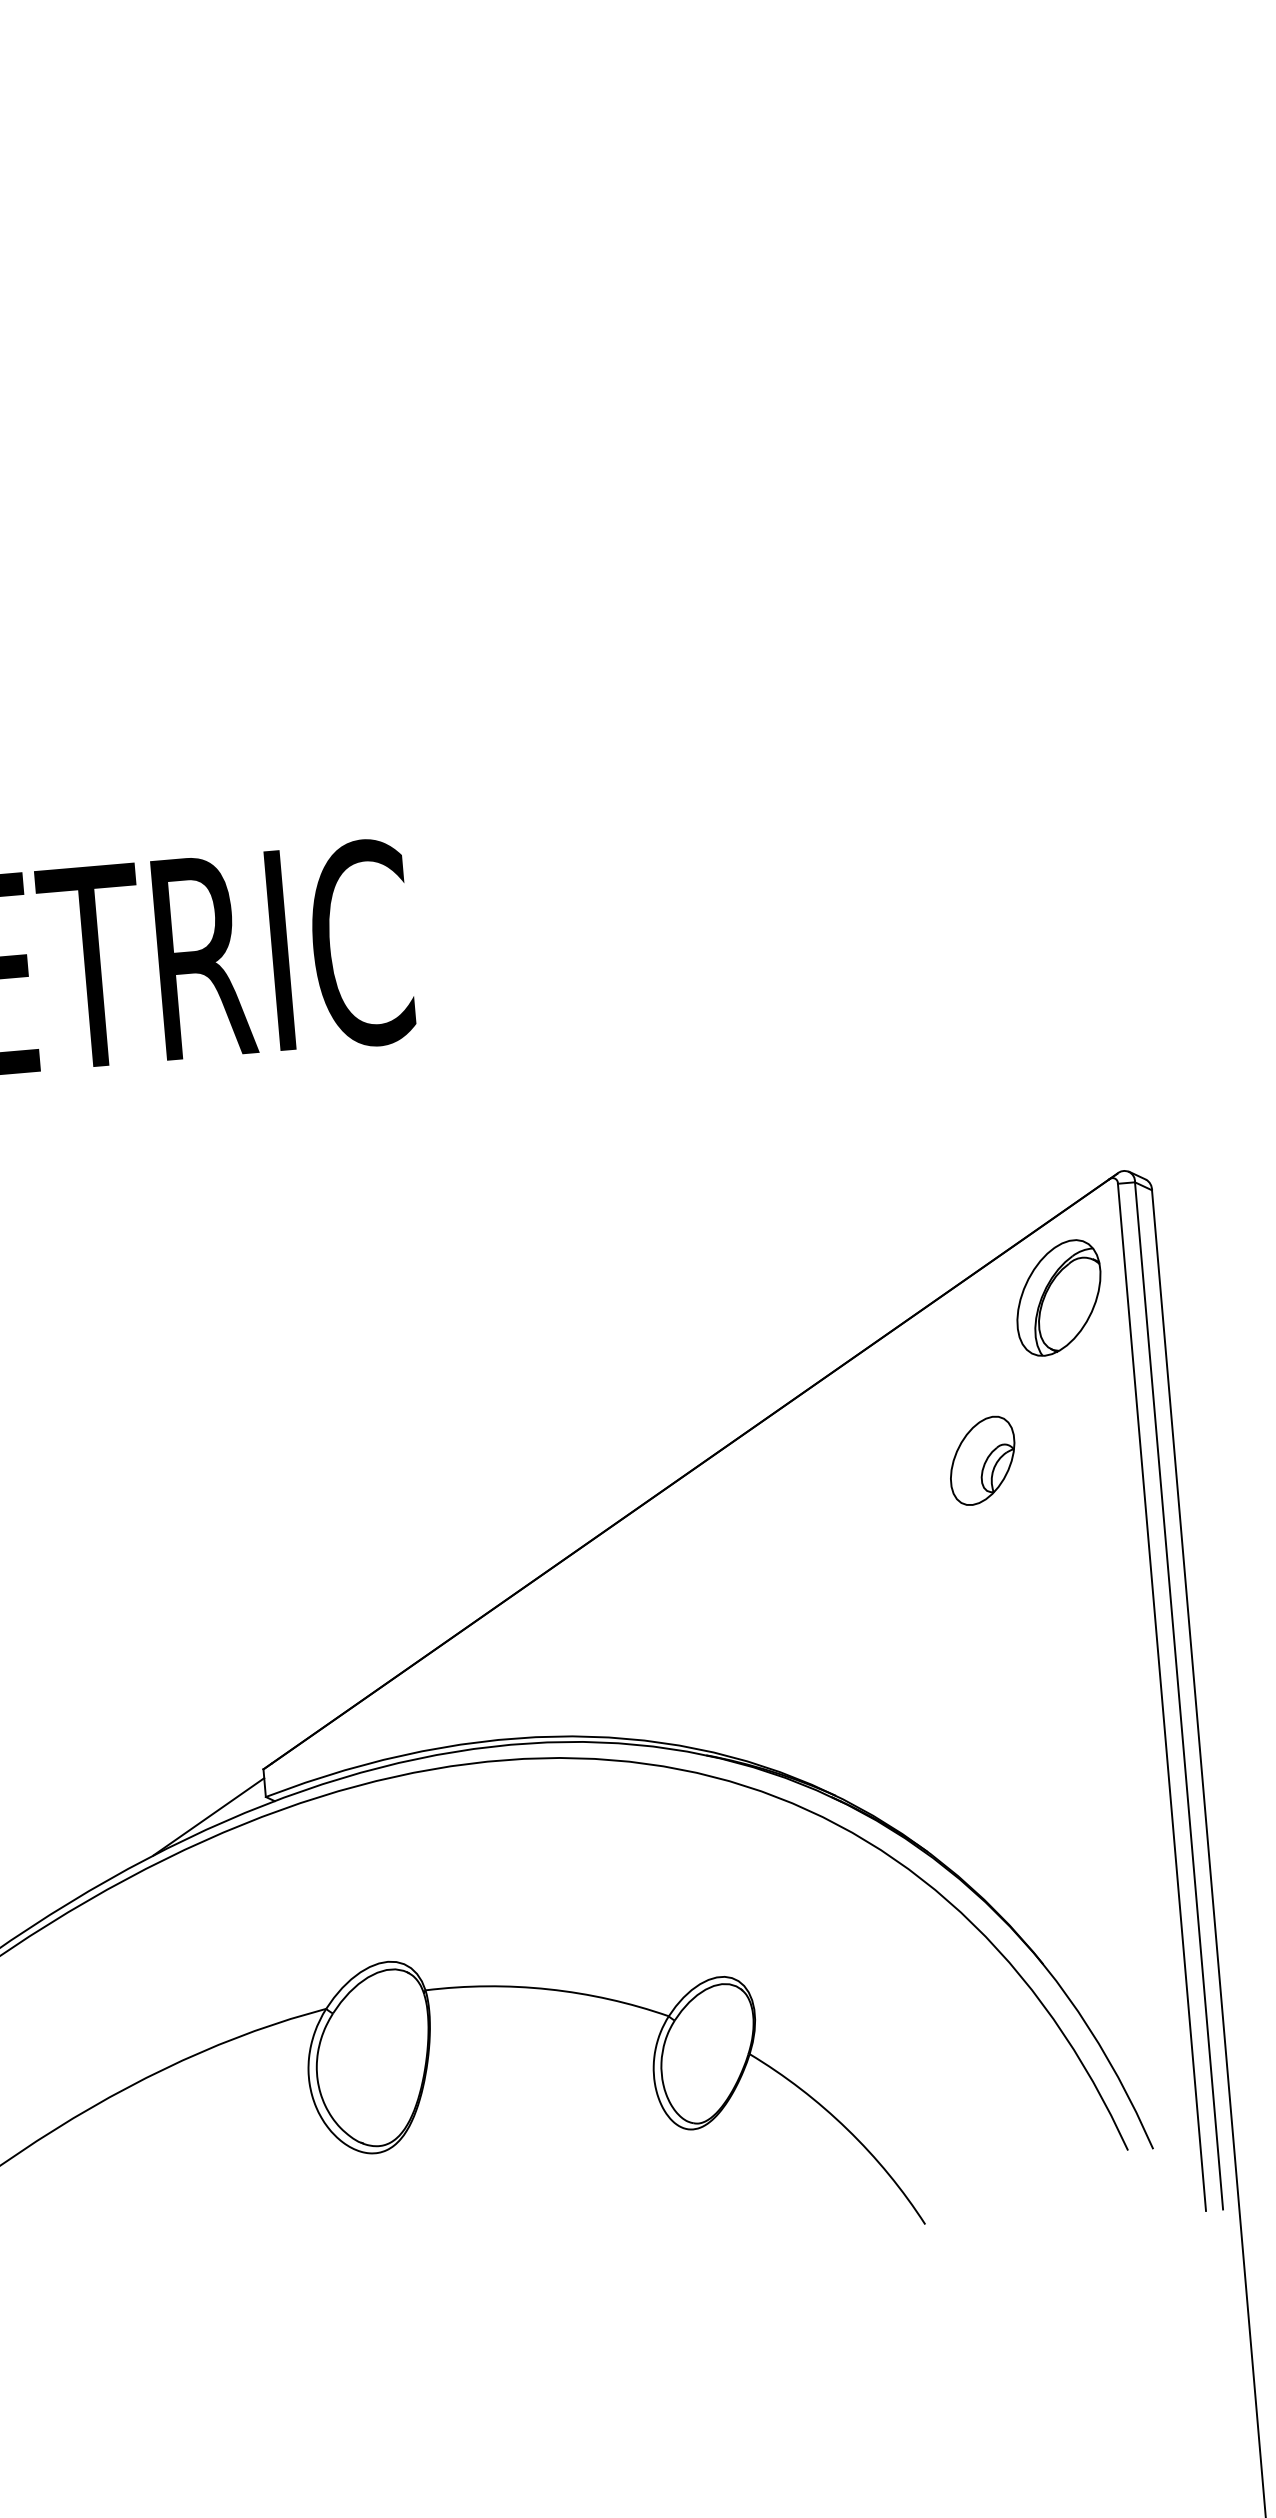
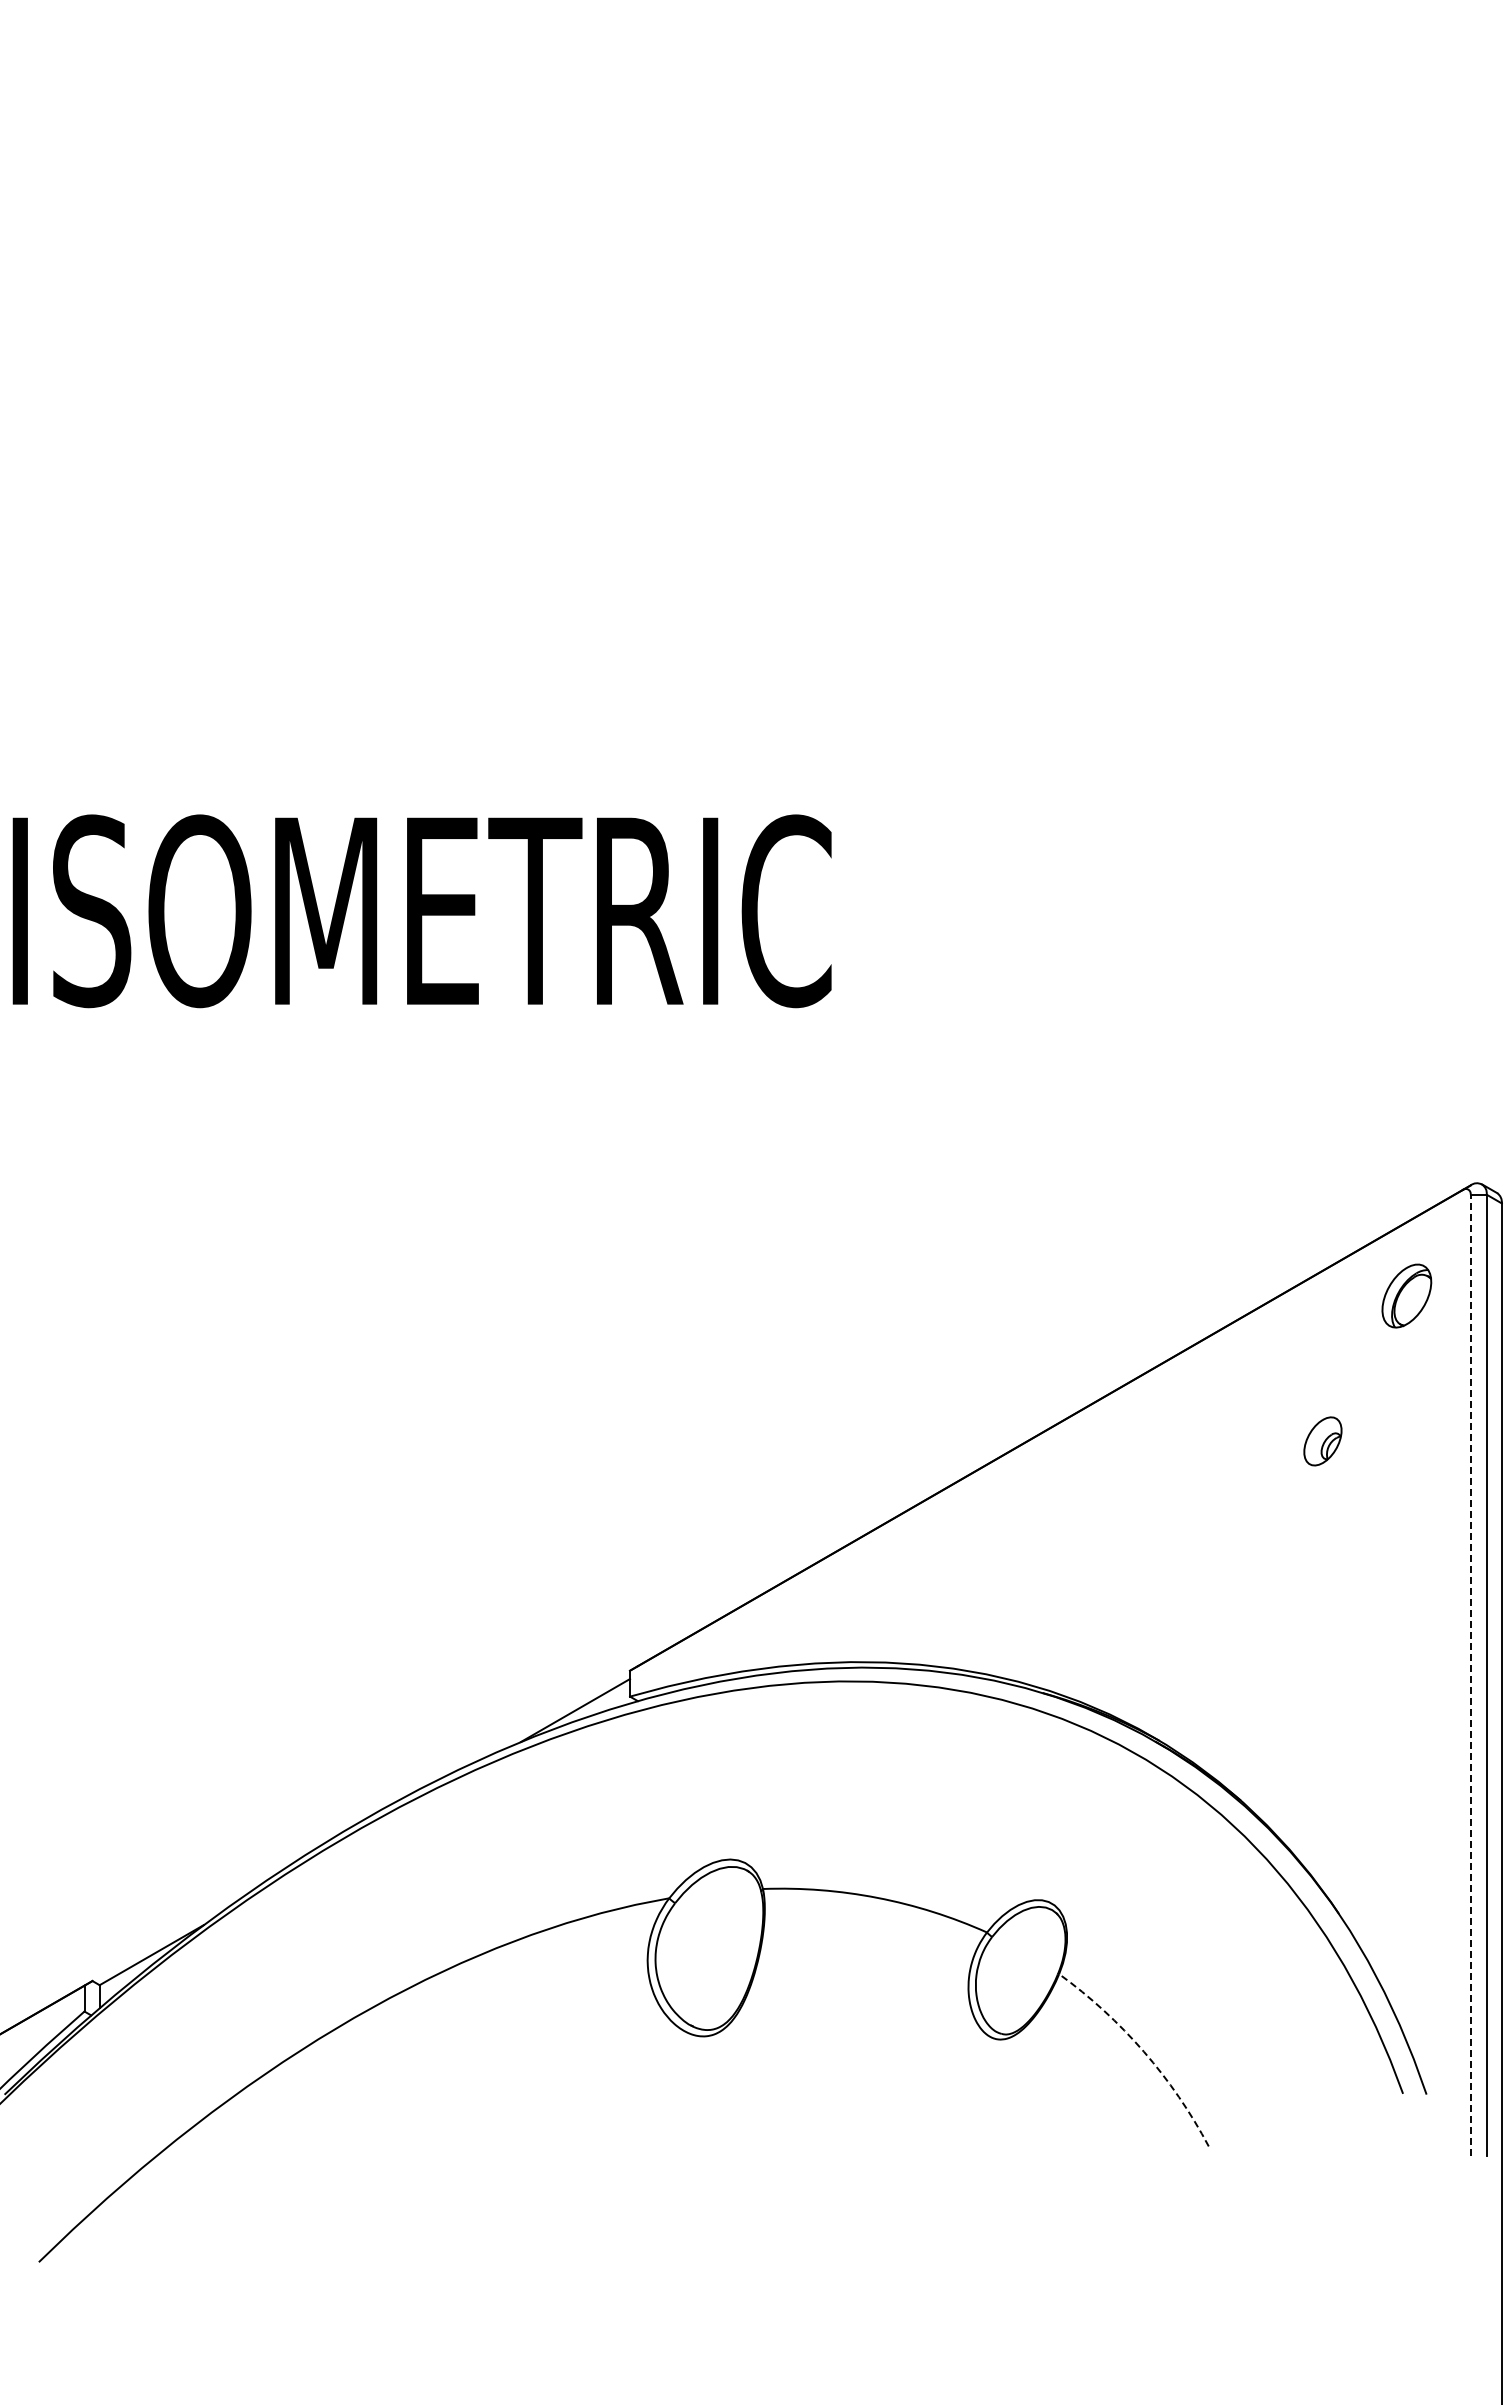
part: (1058, 1297) -> (1406, 1295), size x0.6
part: (982, 1461) -> (1322, 1441), size x0.6
line: (1161, 1697) -> (1470, 1675), solid -> dashed
arc: (846, 2129) -> (1143, 2051), solid -> dashed

